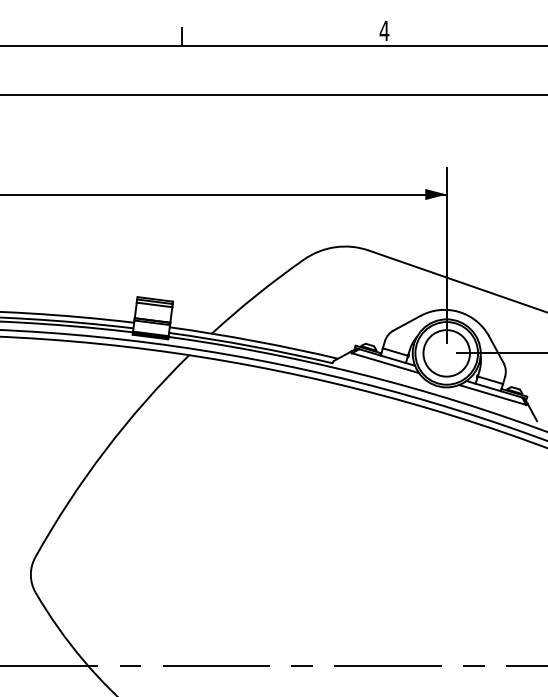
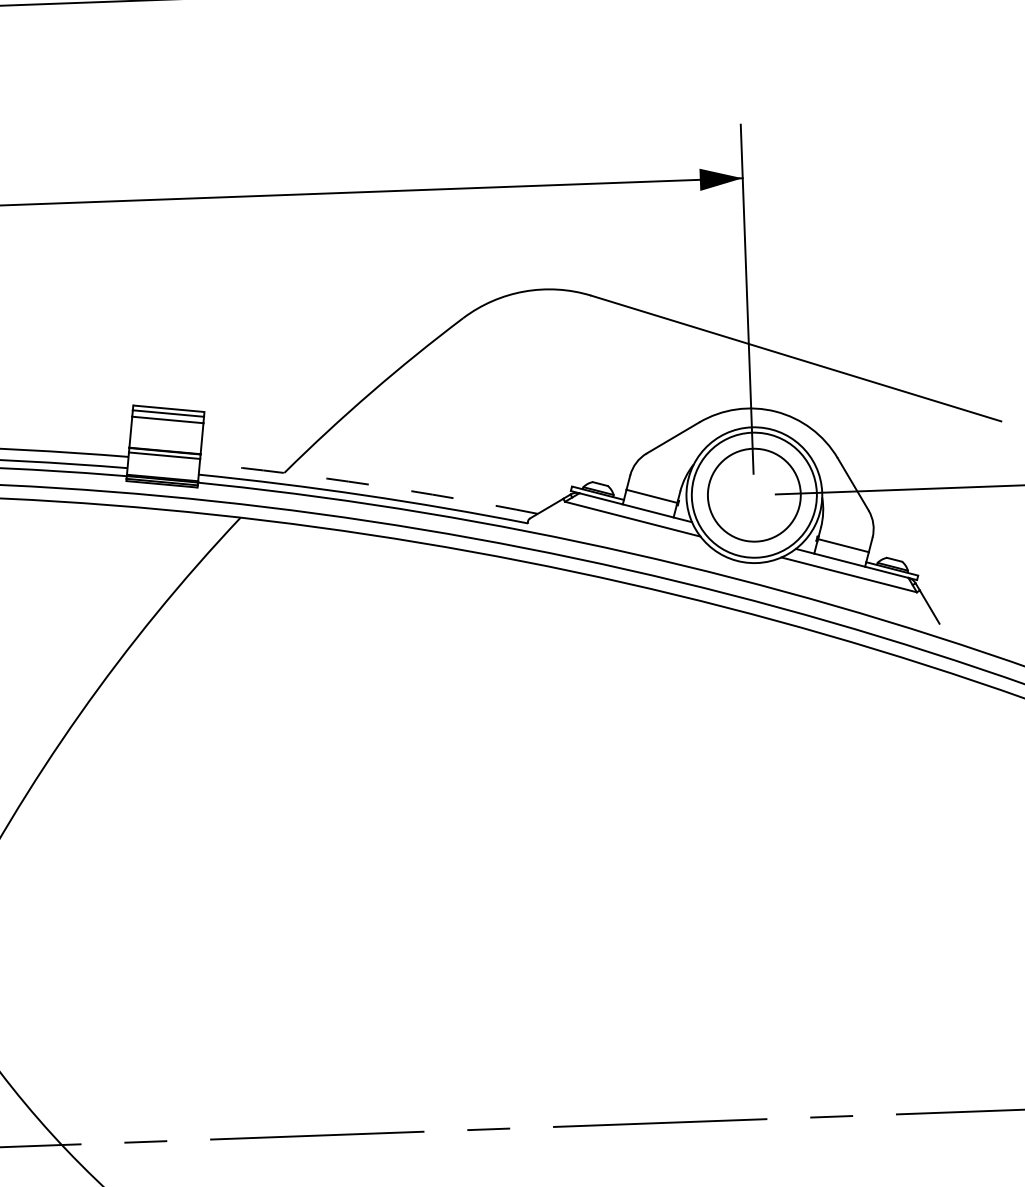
arc: (254, 341) -> (369, 485), solid -> dashed

